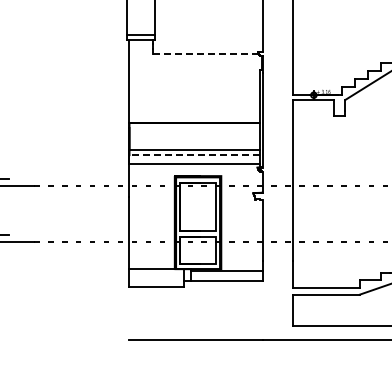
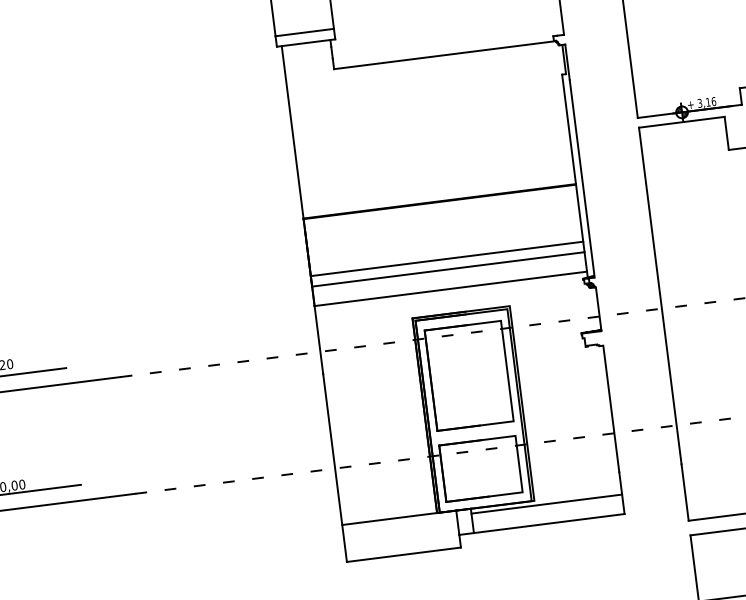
line: (205, 54) -> (444, 55), dashed -> solid
line: (194, 155) -> (448, 270), dashed -> solid

